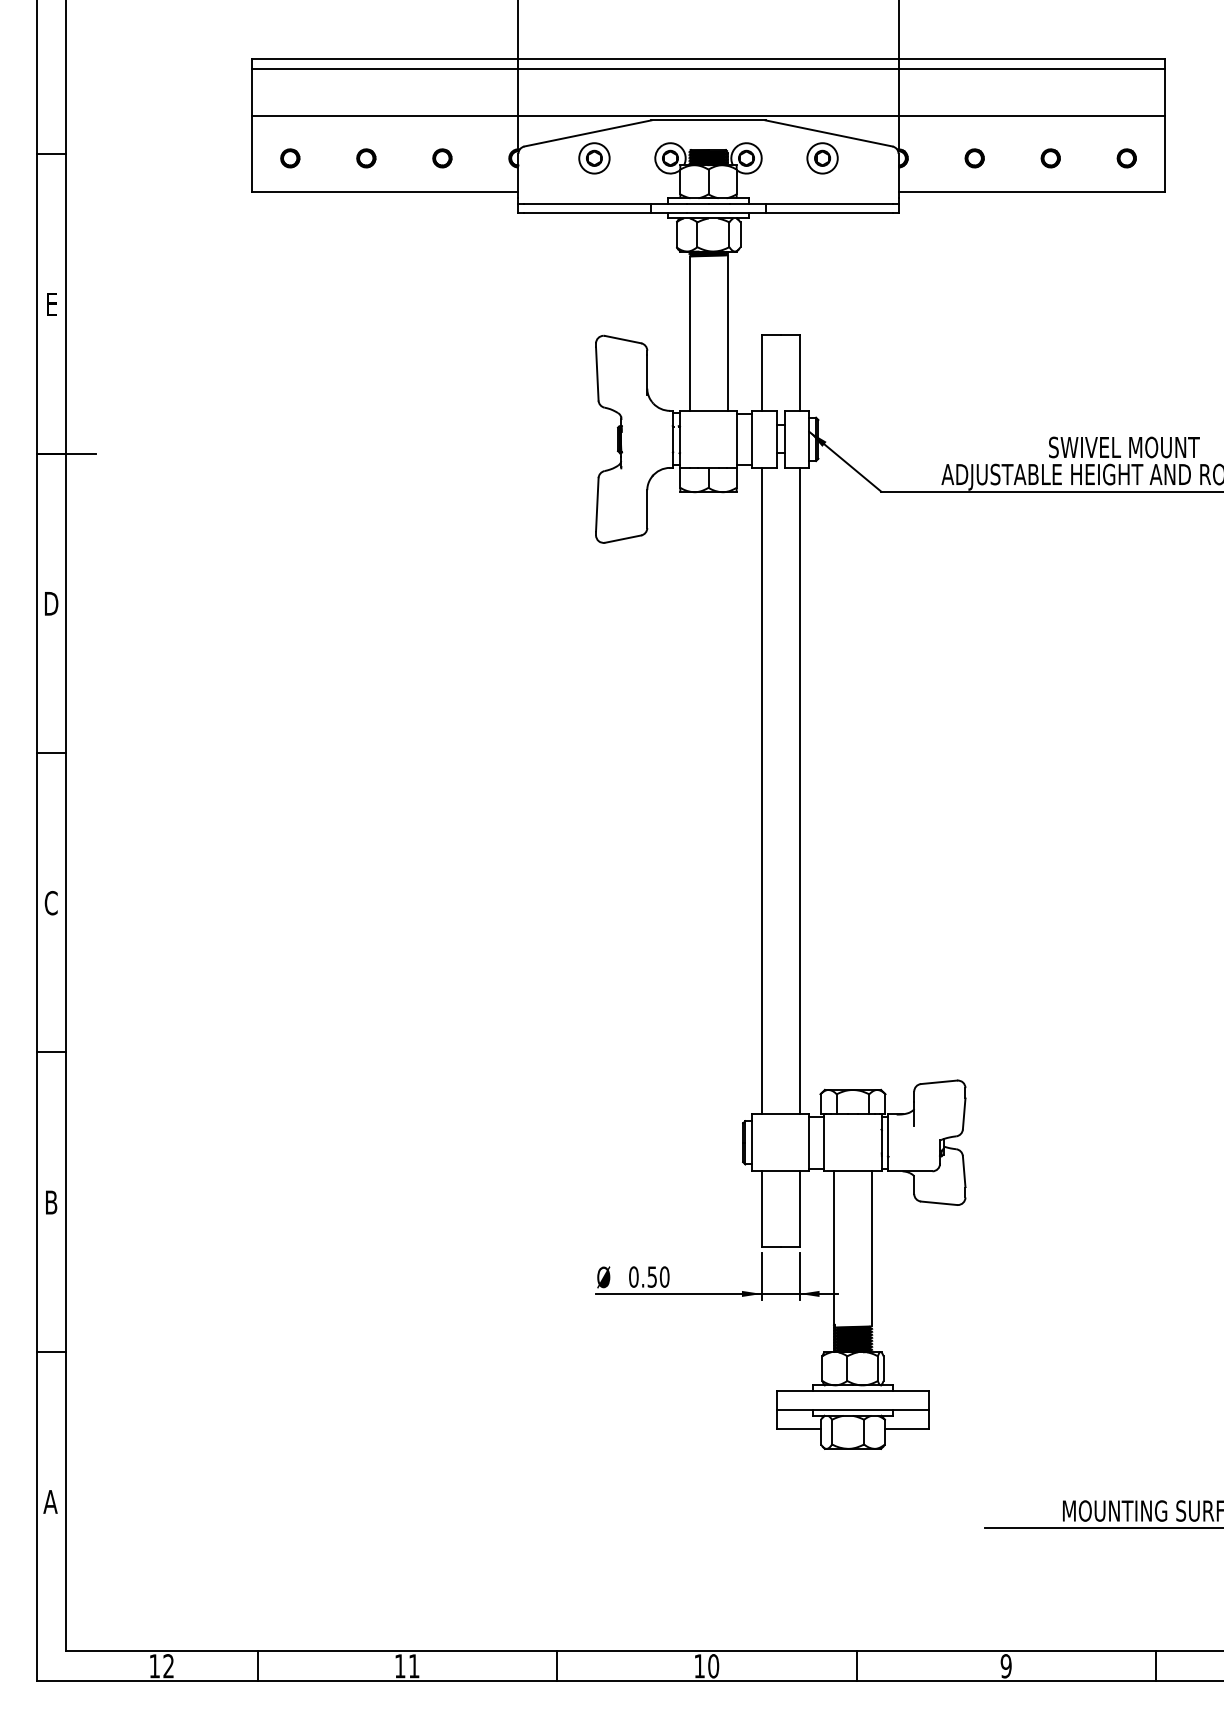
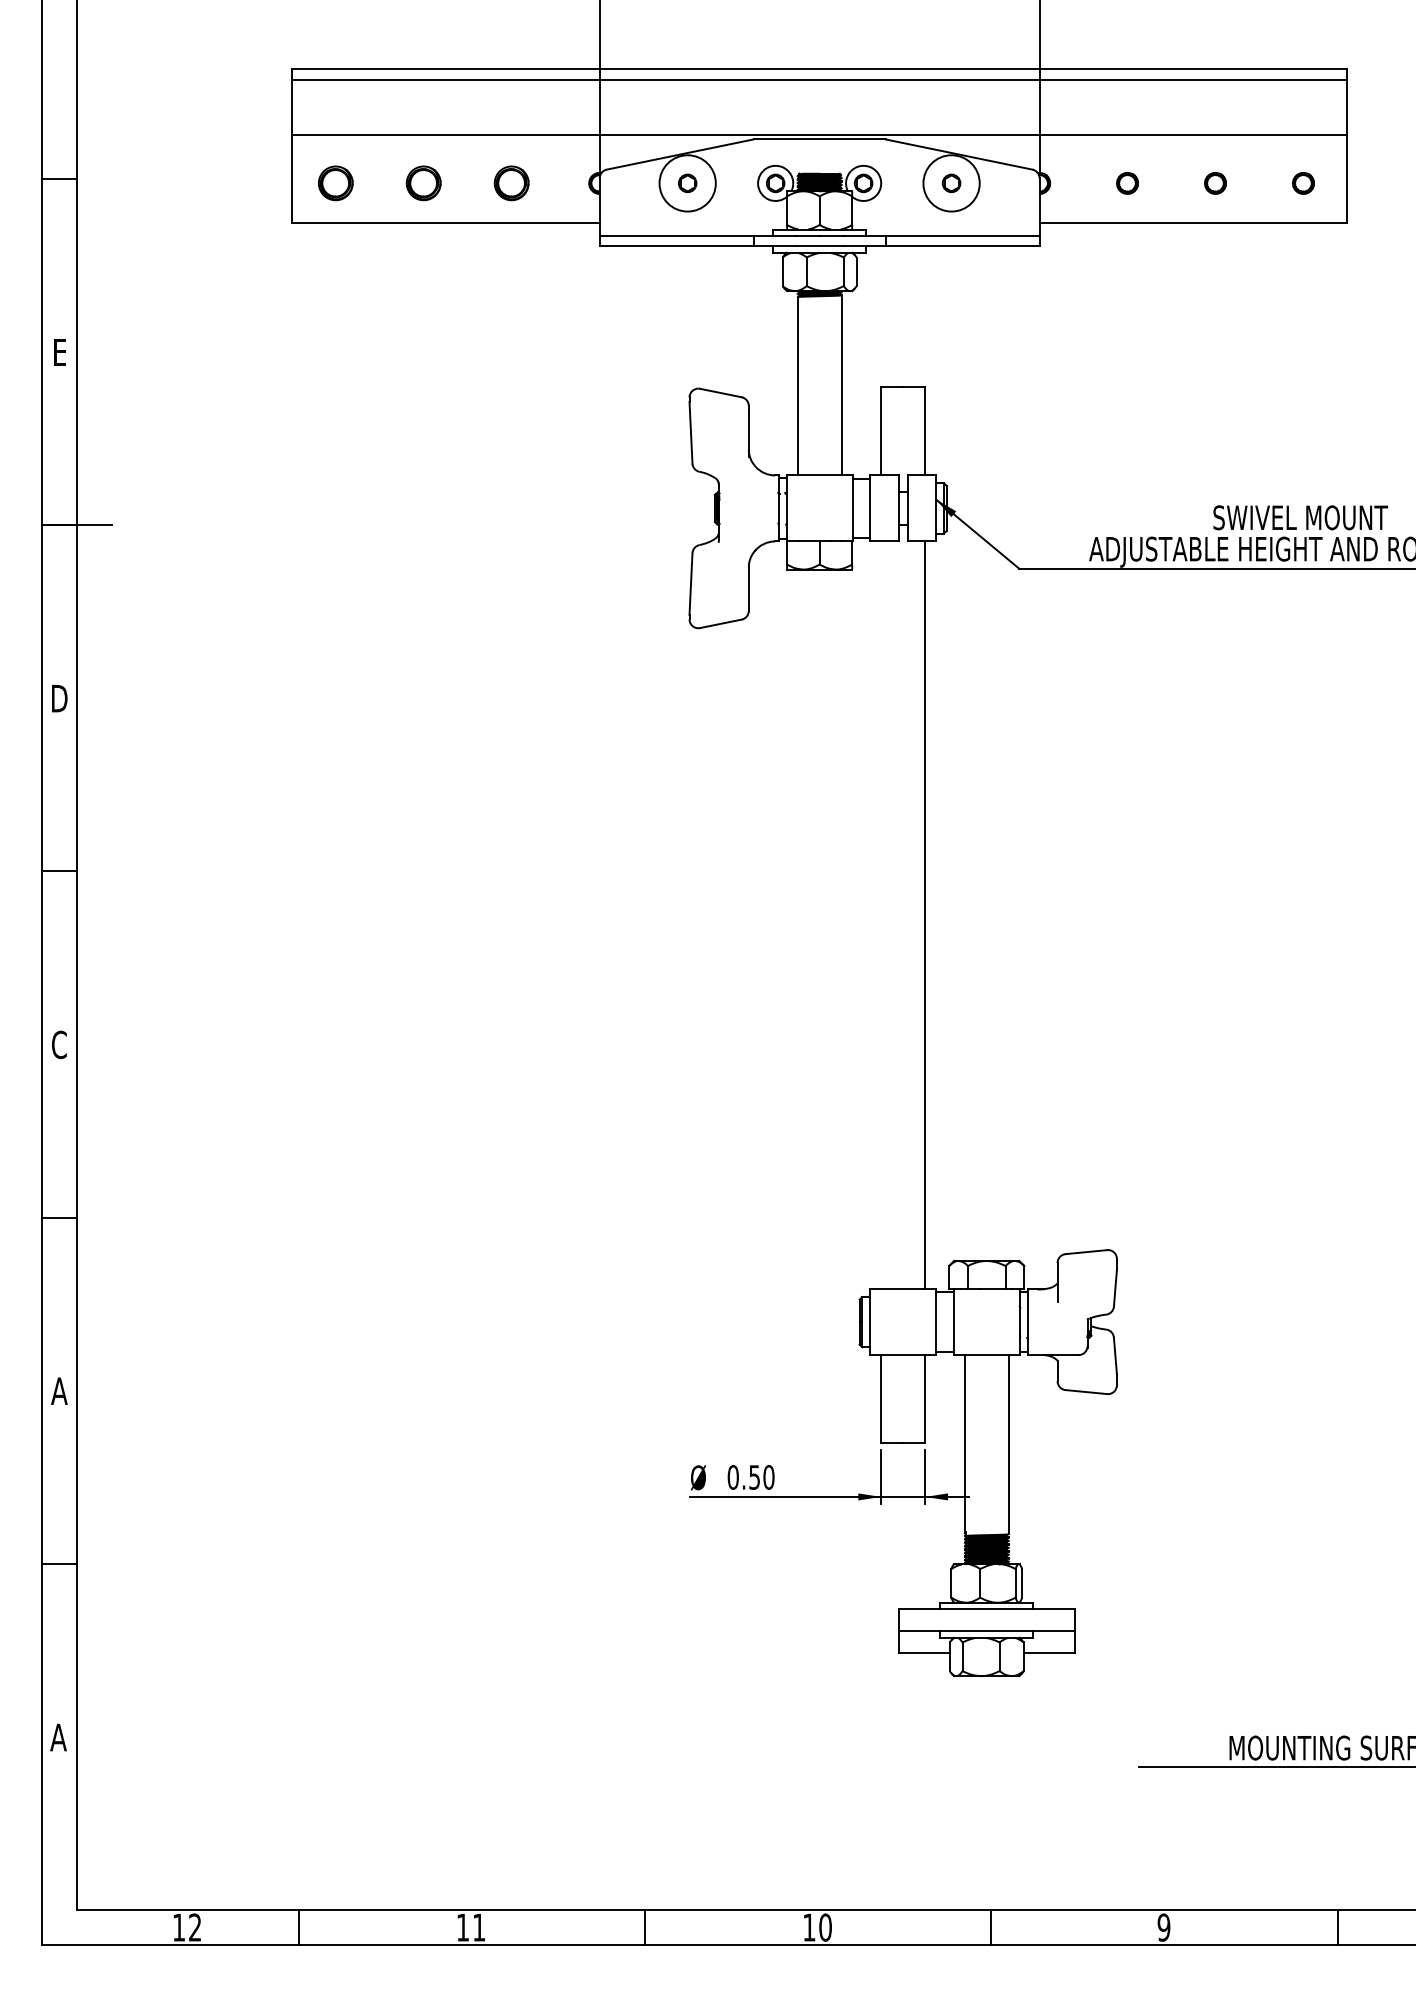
part: (289, 158) -> (335, 183), size x1.6
part: (366, 158) -> (423, 183), size x1.6
part: (442, 158) -> (511, 183), size x1.6
circle: (594, 158) -> (687, 183), size x1.6
circle: (822, 158) -> (951, 183), size x1.6
line: (761, 791) -> (881, 915), removed
text: (51, 1201) -> (59, 1390), B -> A

